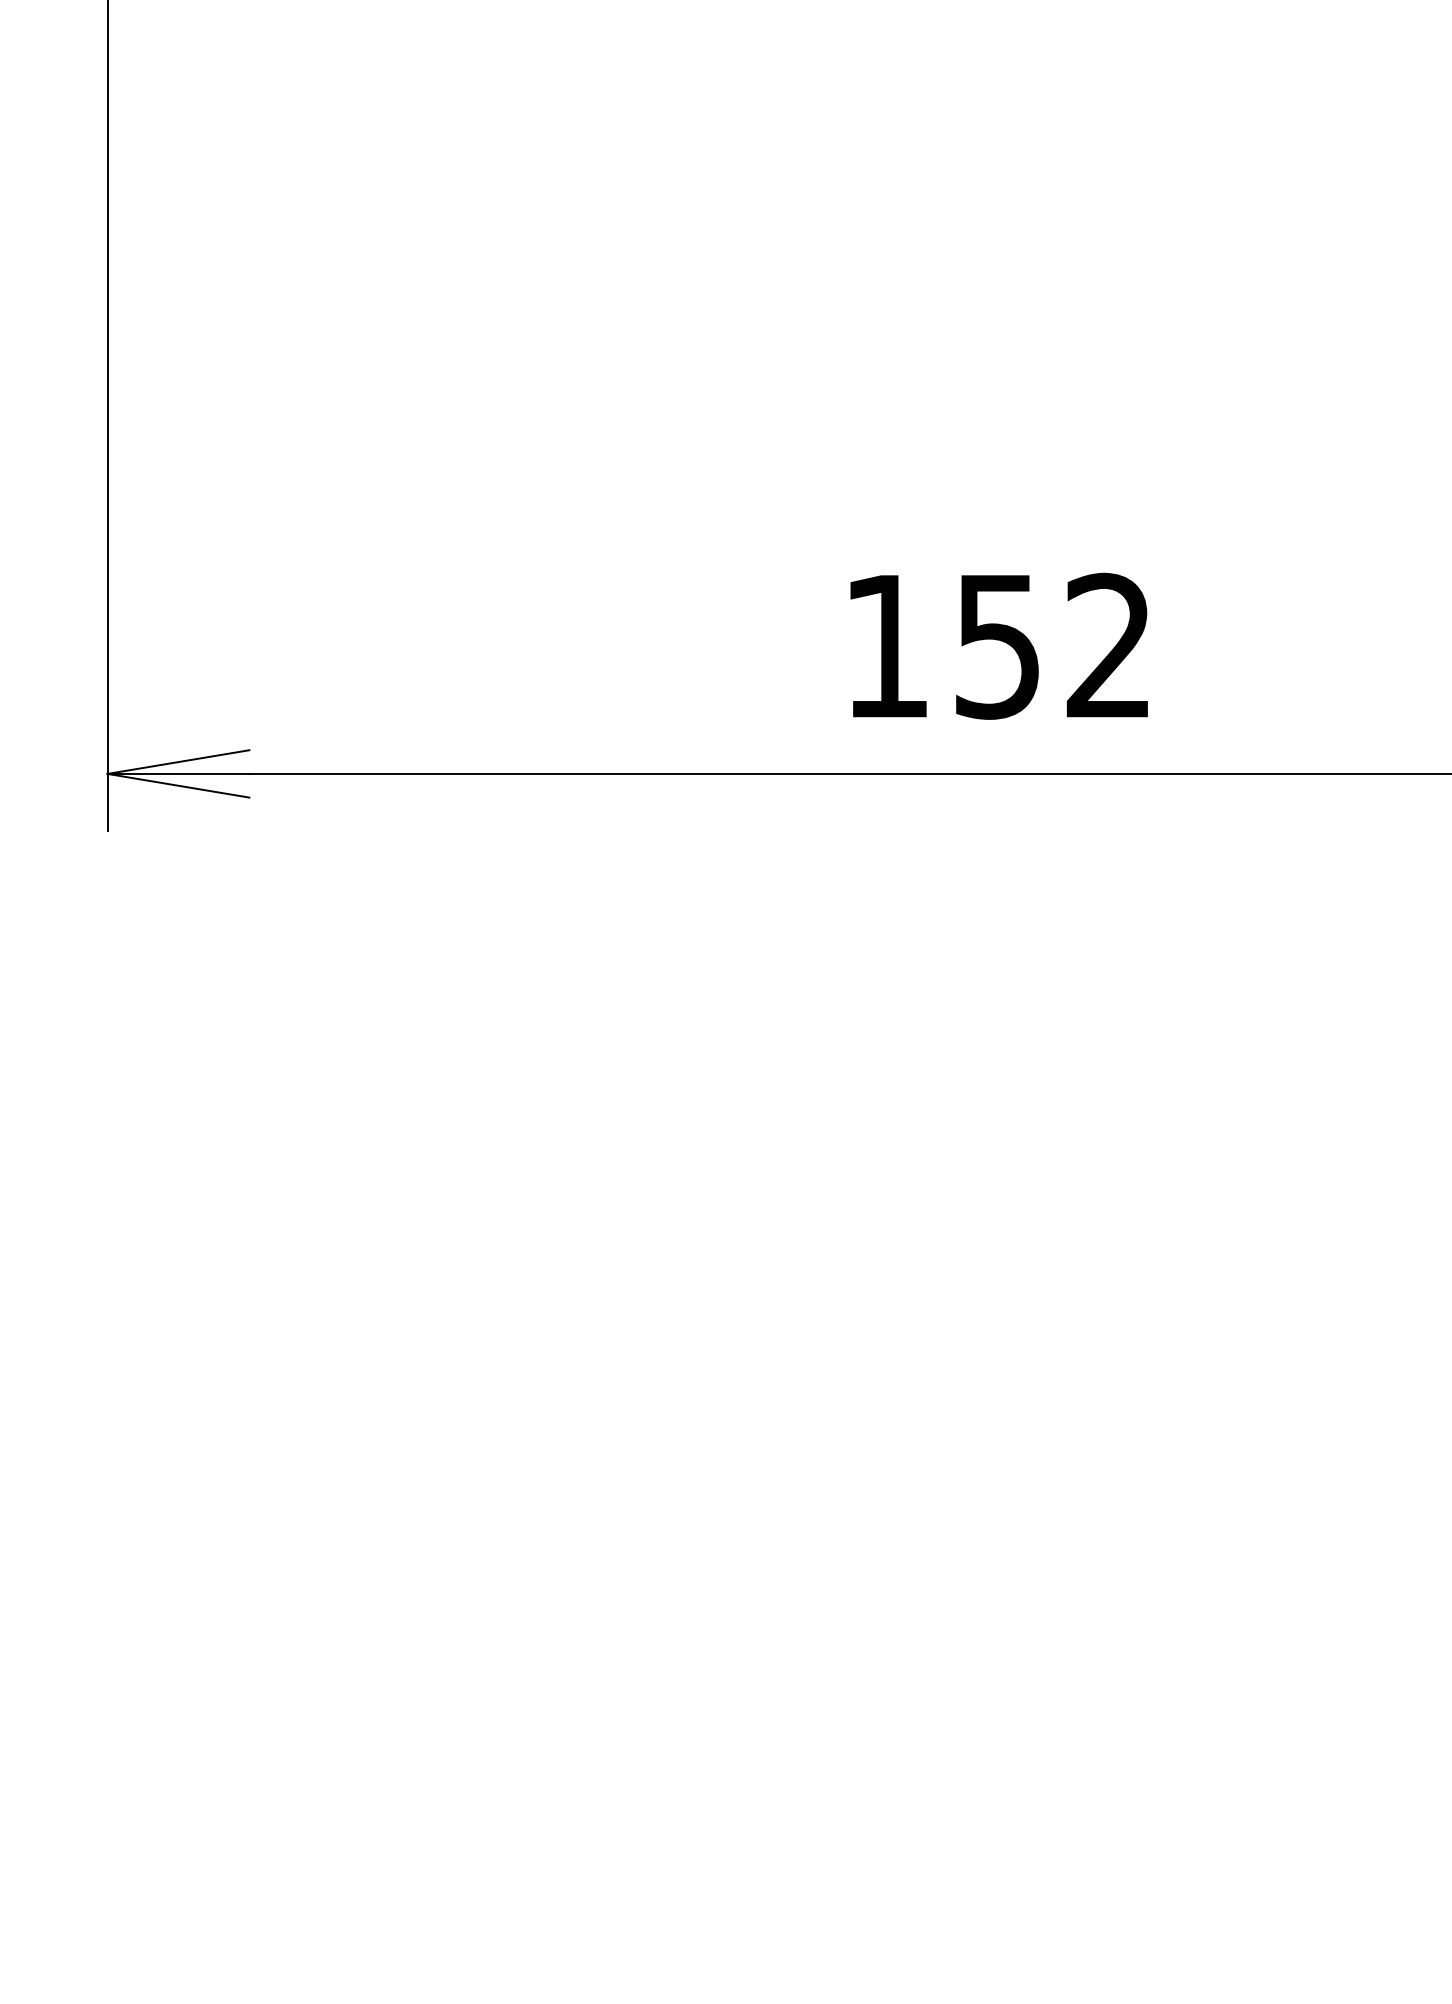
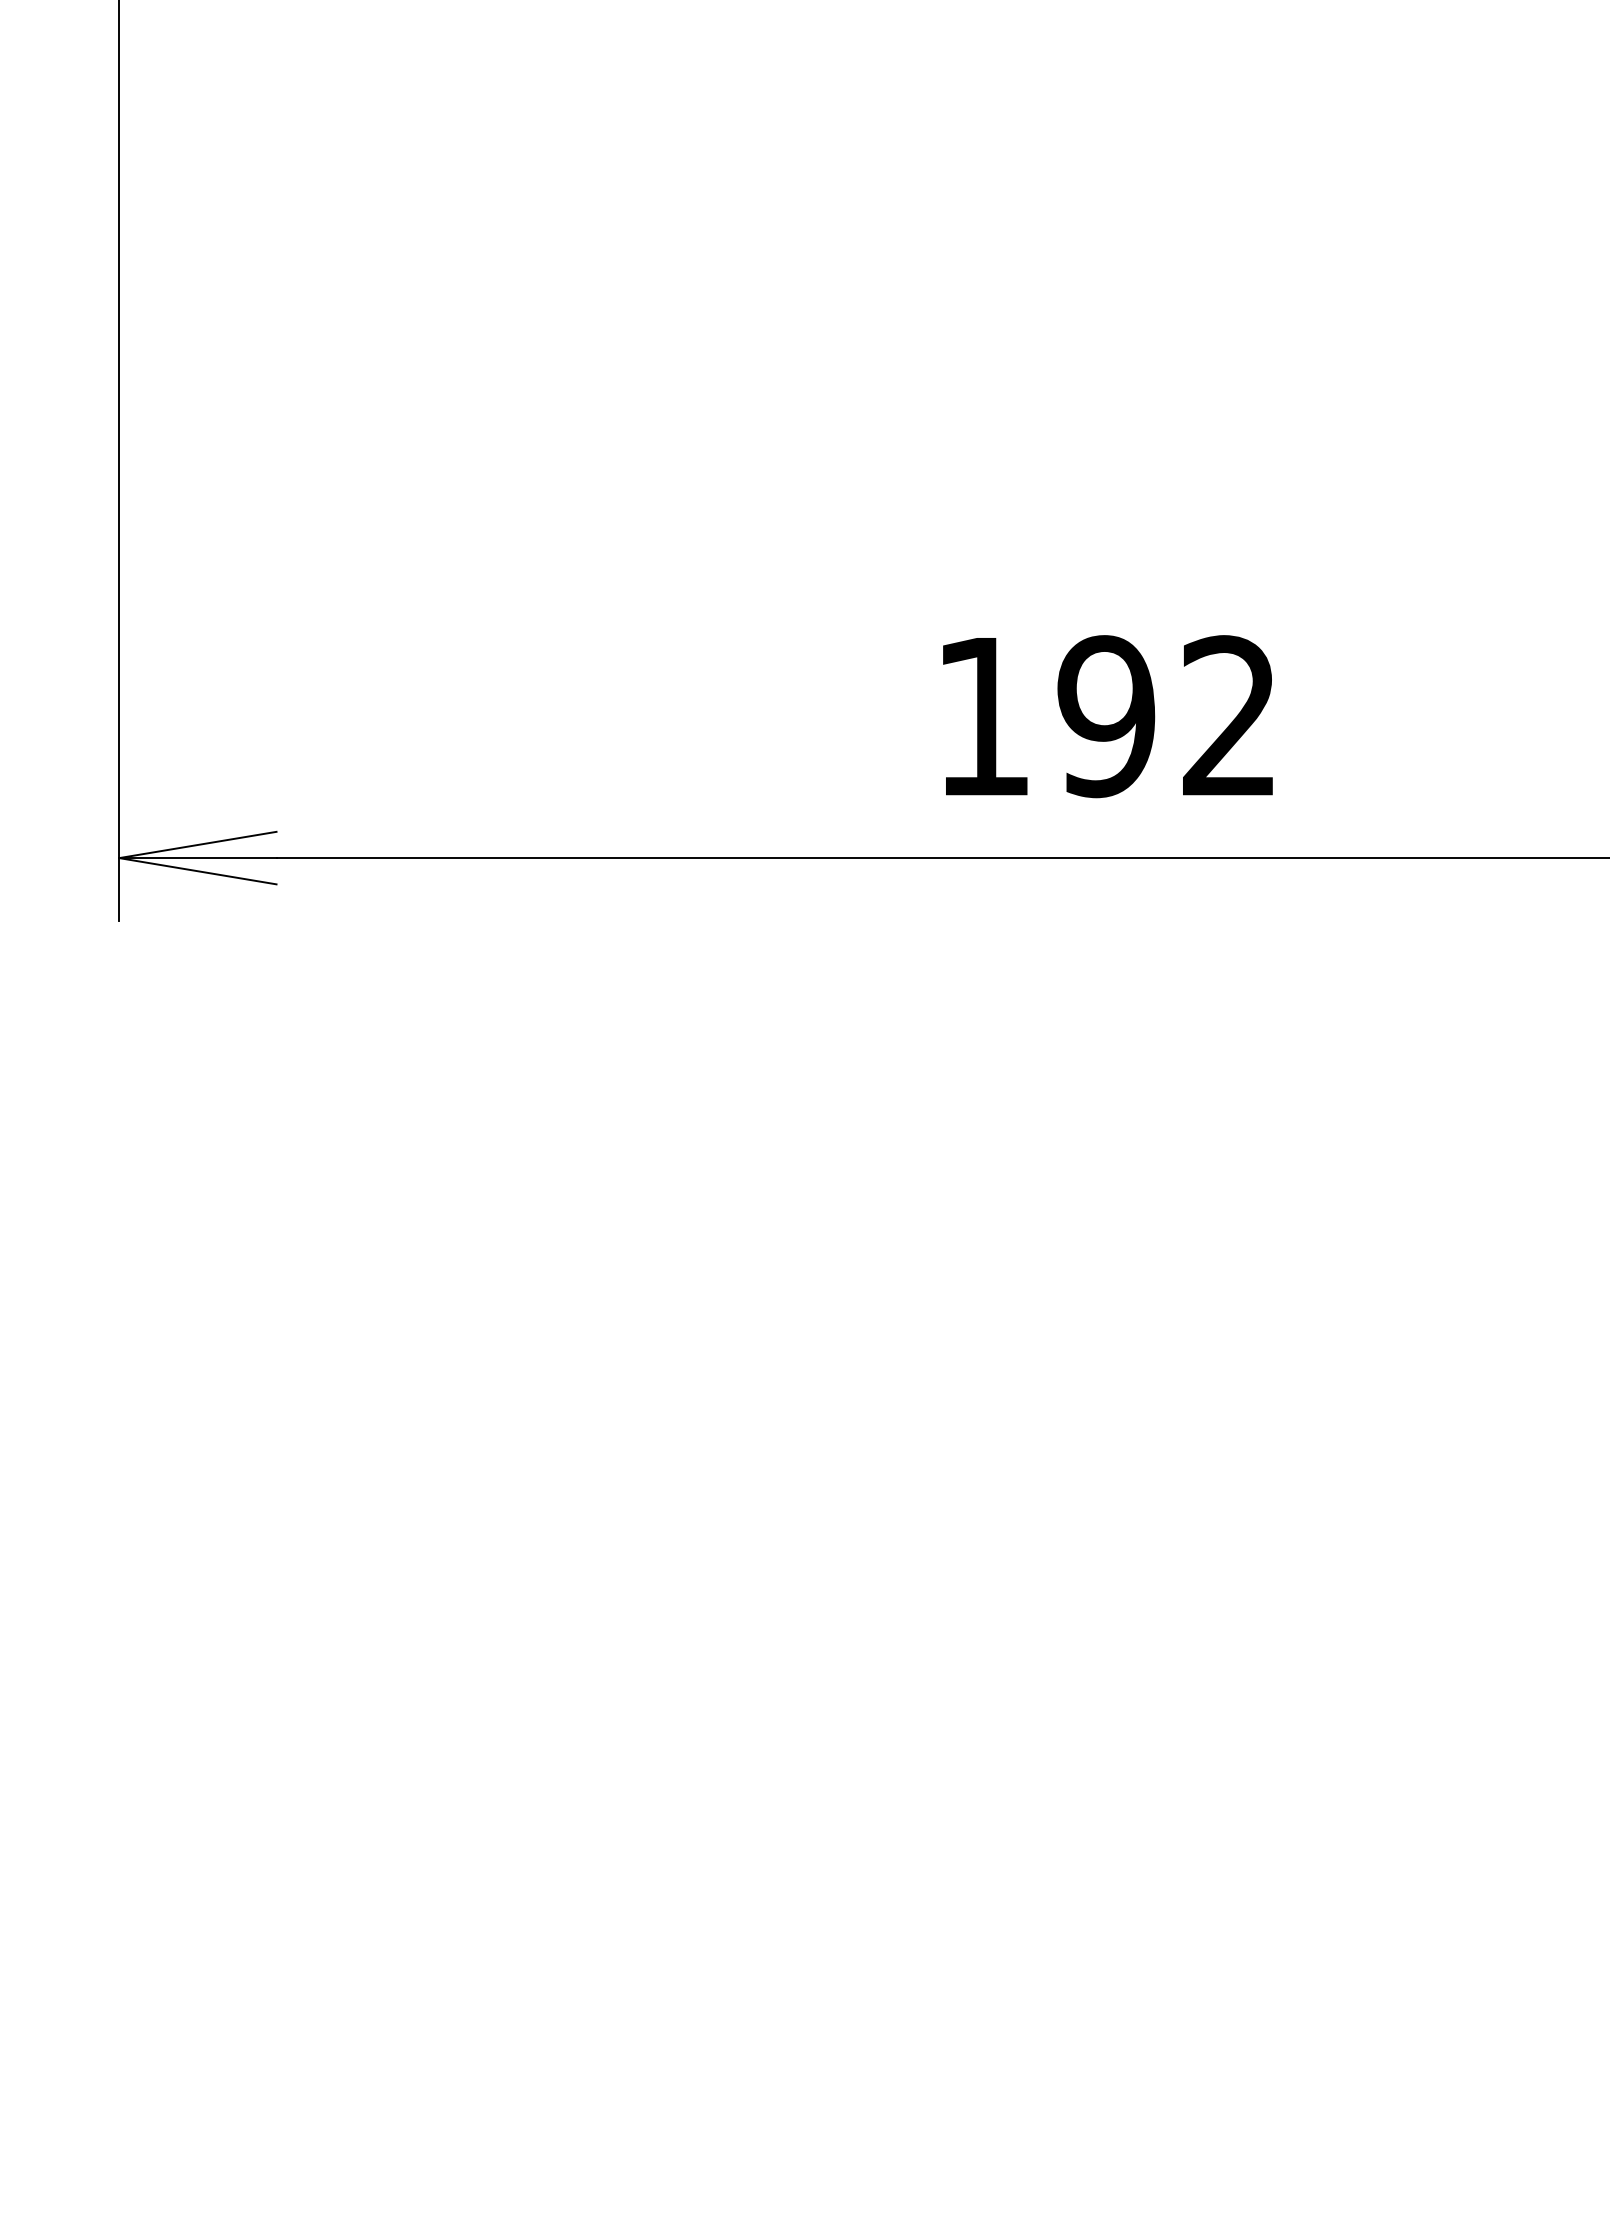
text: (997, 645) -> (1106, 715), 152 -> 192

